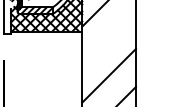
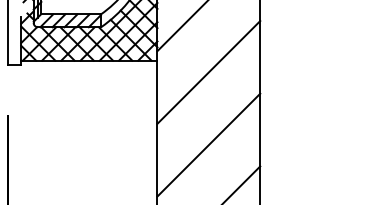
line: (109, 37) -> (209, 71), added

